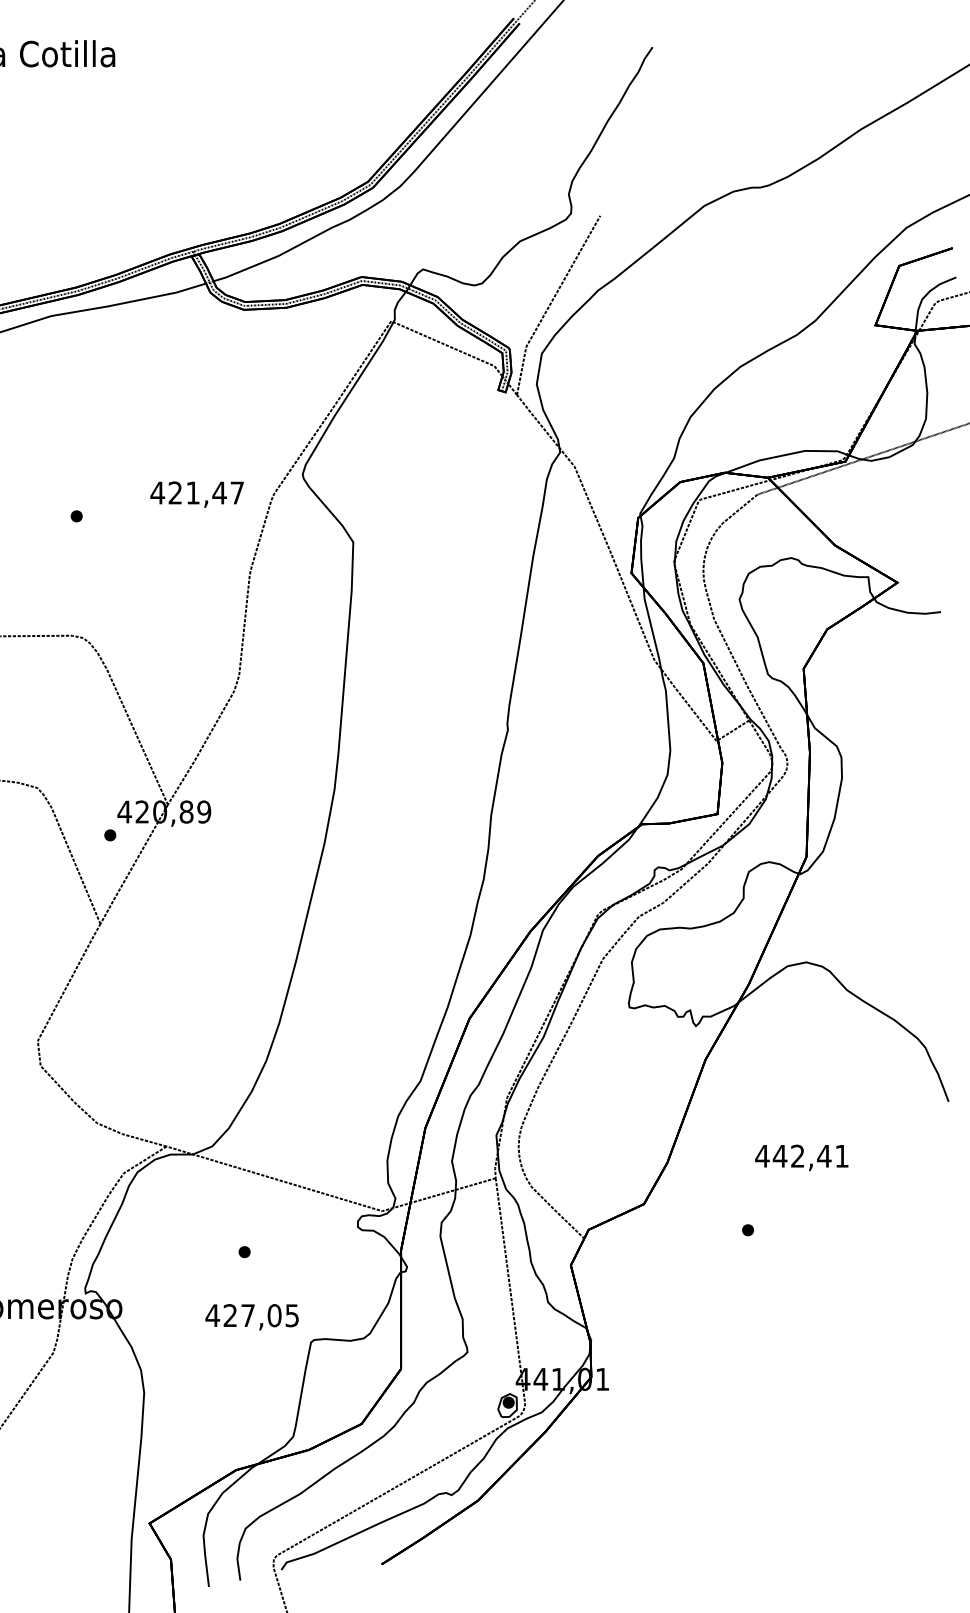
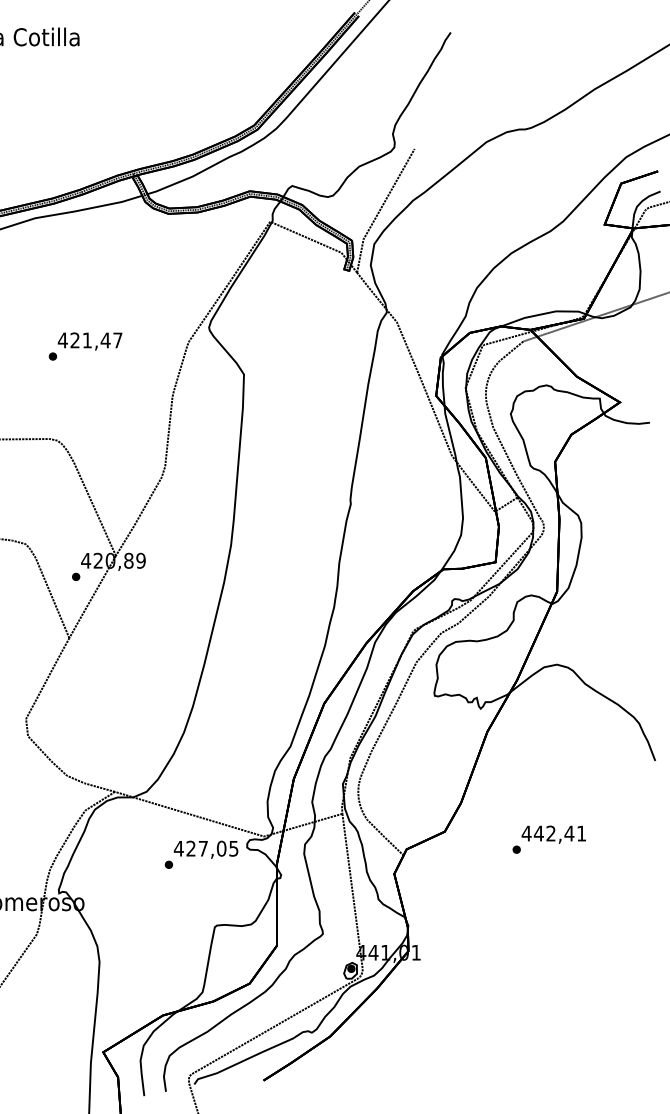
text: (196, 494) -> (89, 341), moved
text: (801, 1157) -> (553, 834), moved
text: (251, 1316) -> (205, 849), moved

